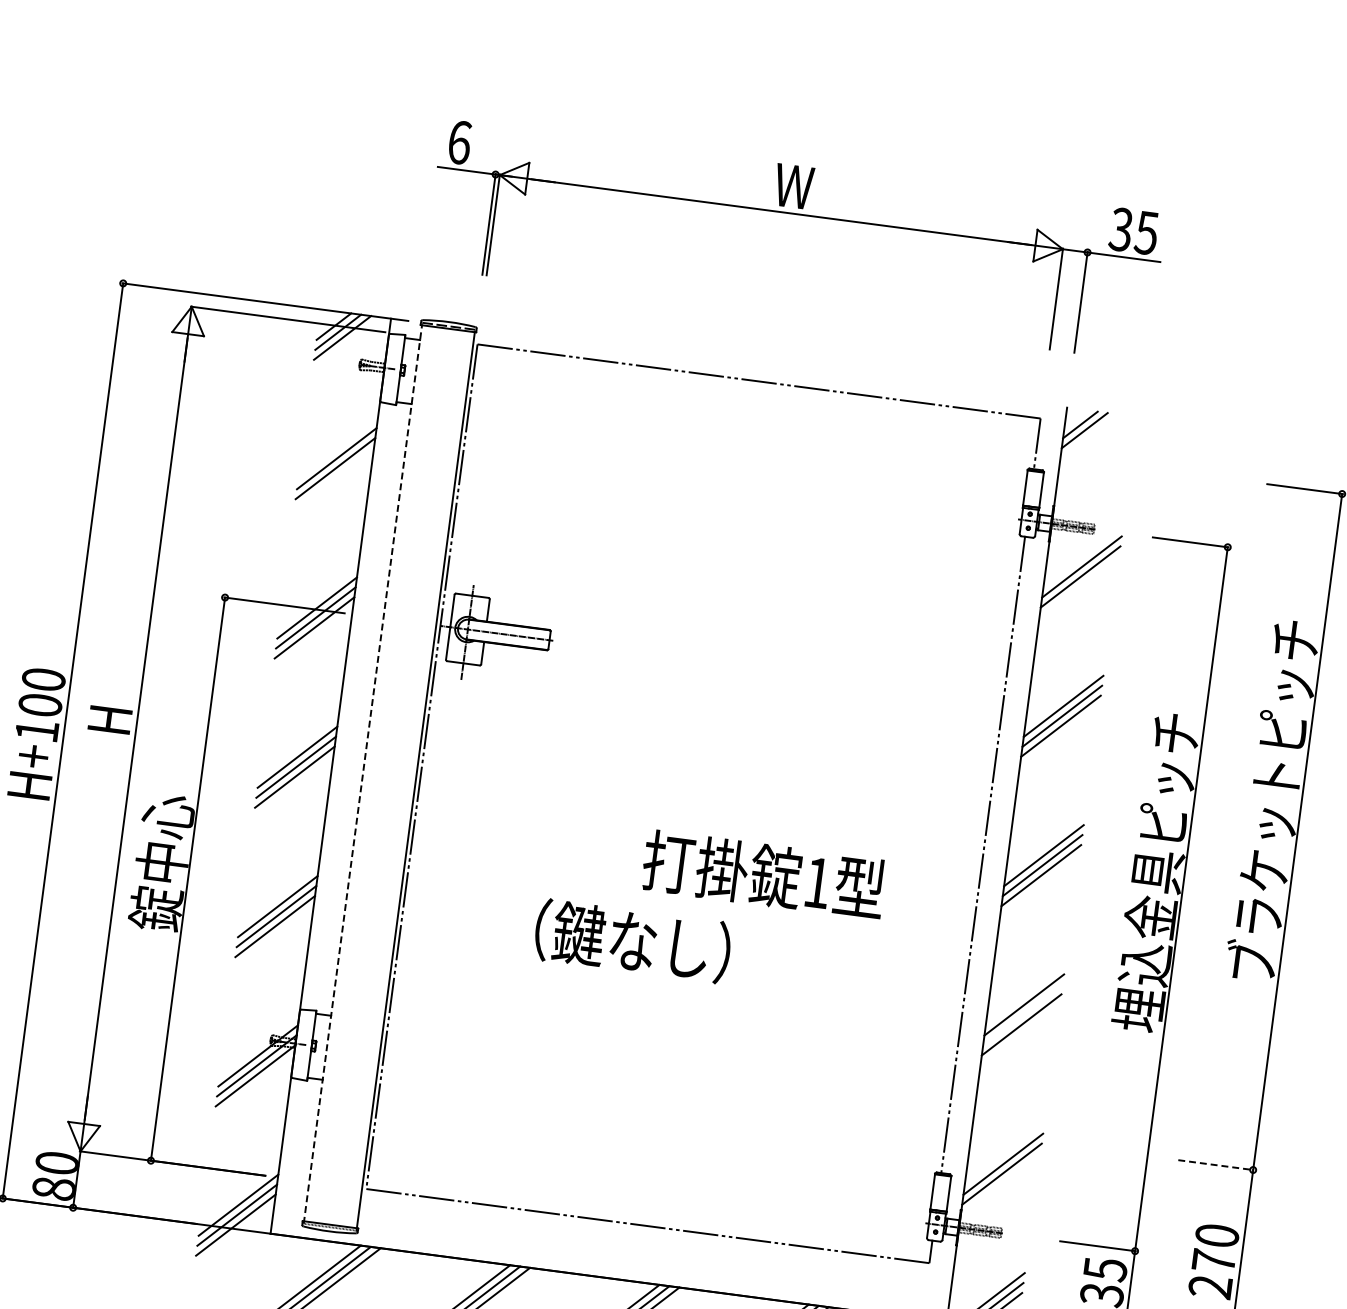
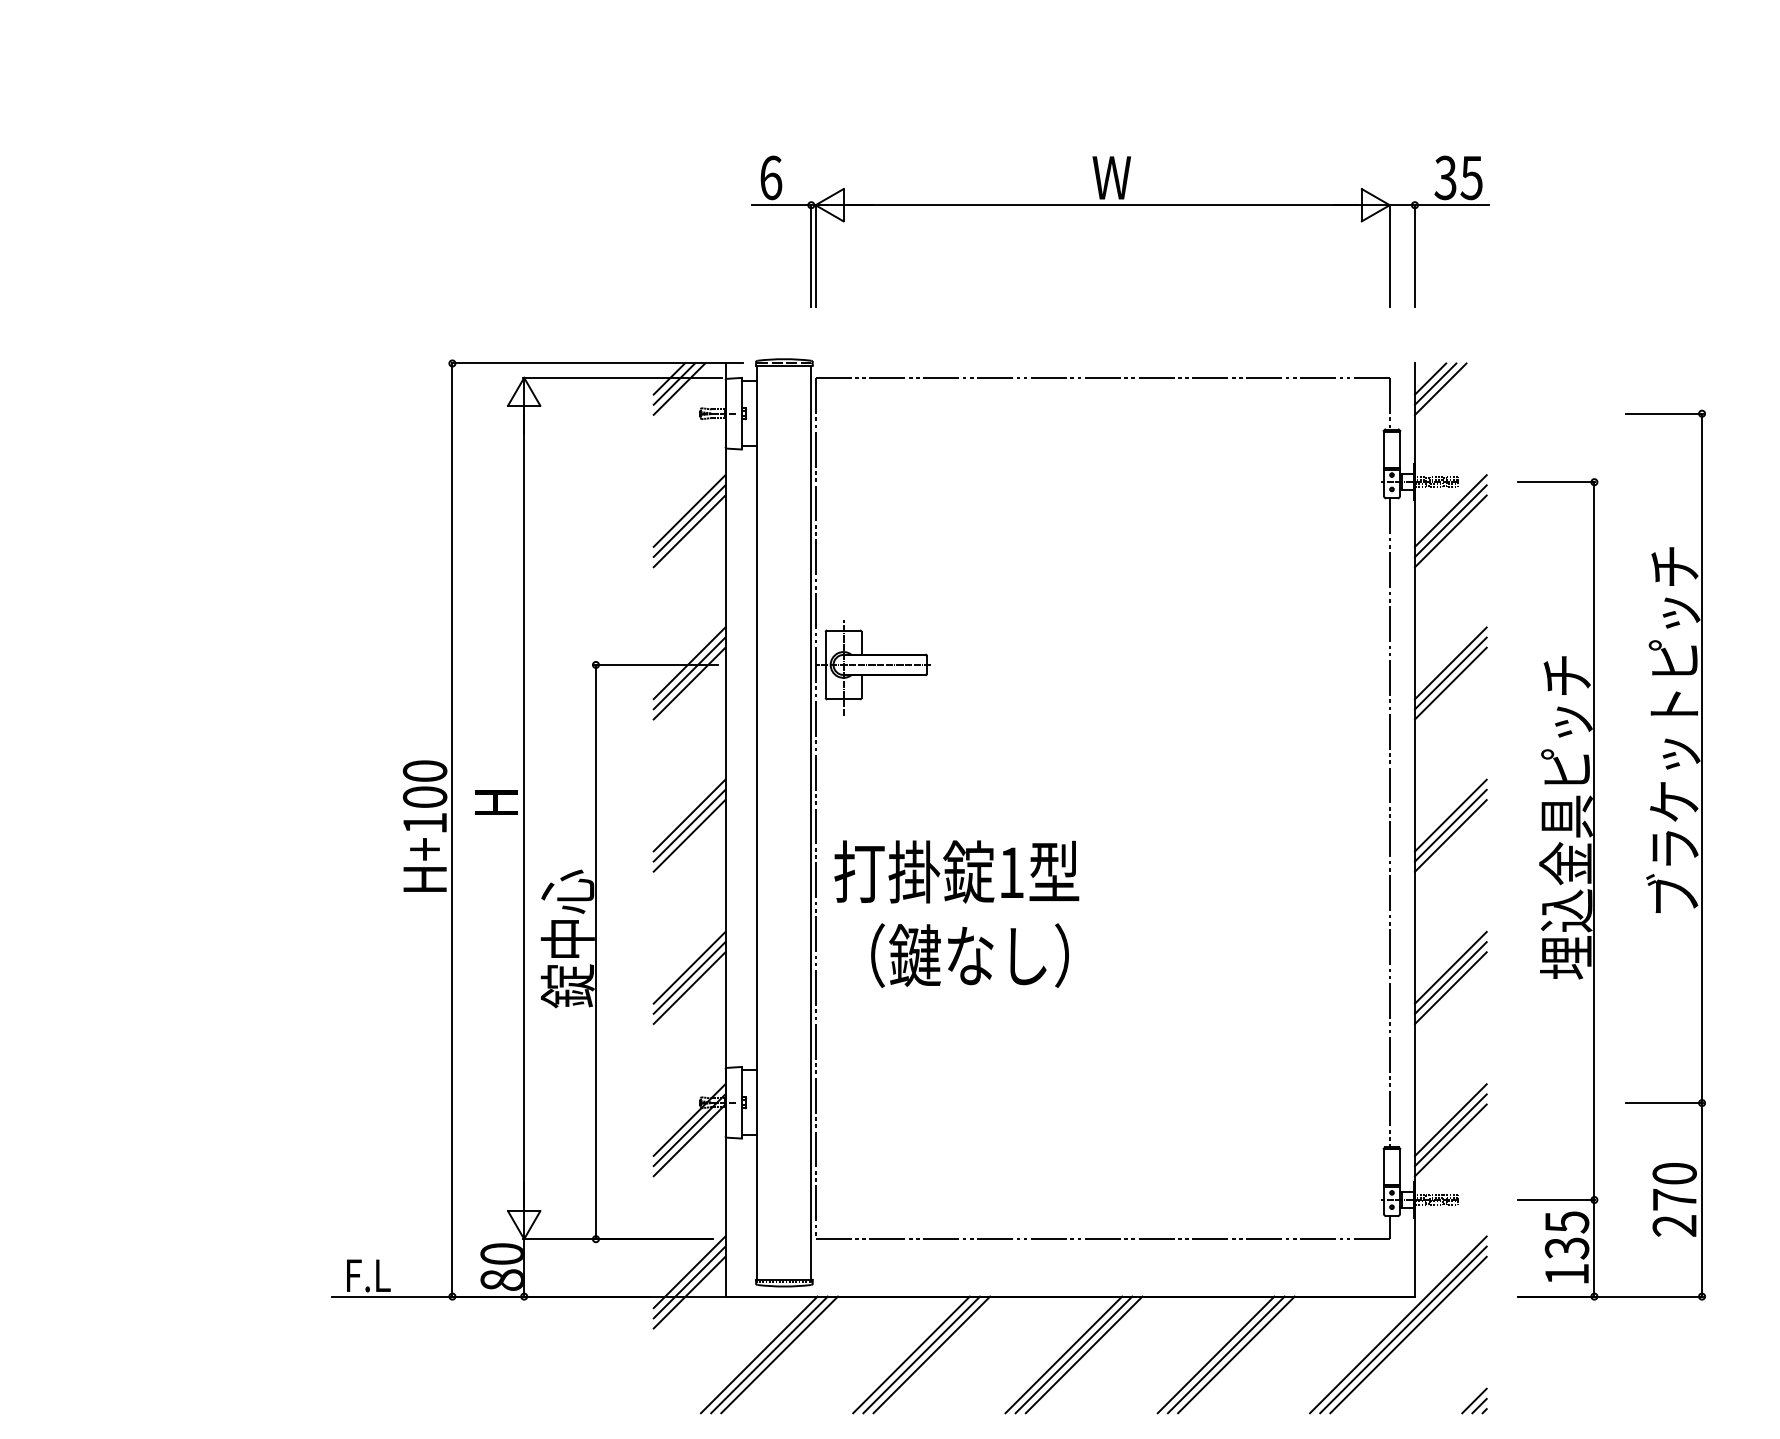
line: (1088, 436) -> (1440, 389), added
line: (334, 478) -> (689, 531), added
line: (1083, 556) -> (1450, 510), added
line: (363, 773) -> (757, 823), dashed -> solid
text: (763, 874) -> (956, 871), moved
text: (632, 941) -> (969, 955), moved
line: (1022, 1014) -> (1450, 977), added
line: (1004, 1154) -> (1450, 1120), added
line: (1216, 1165) -> (1664, 1103), dashed -> solid

